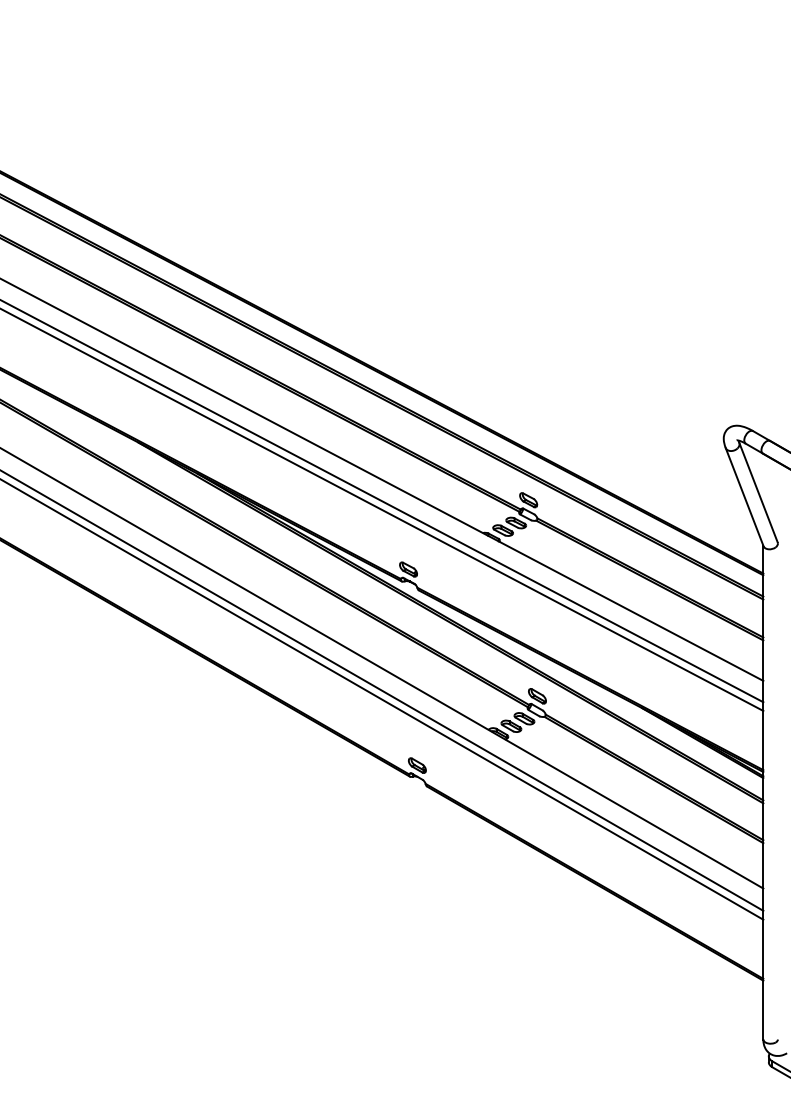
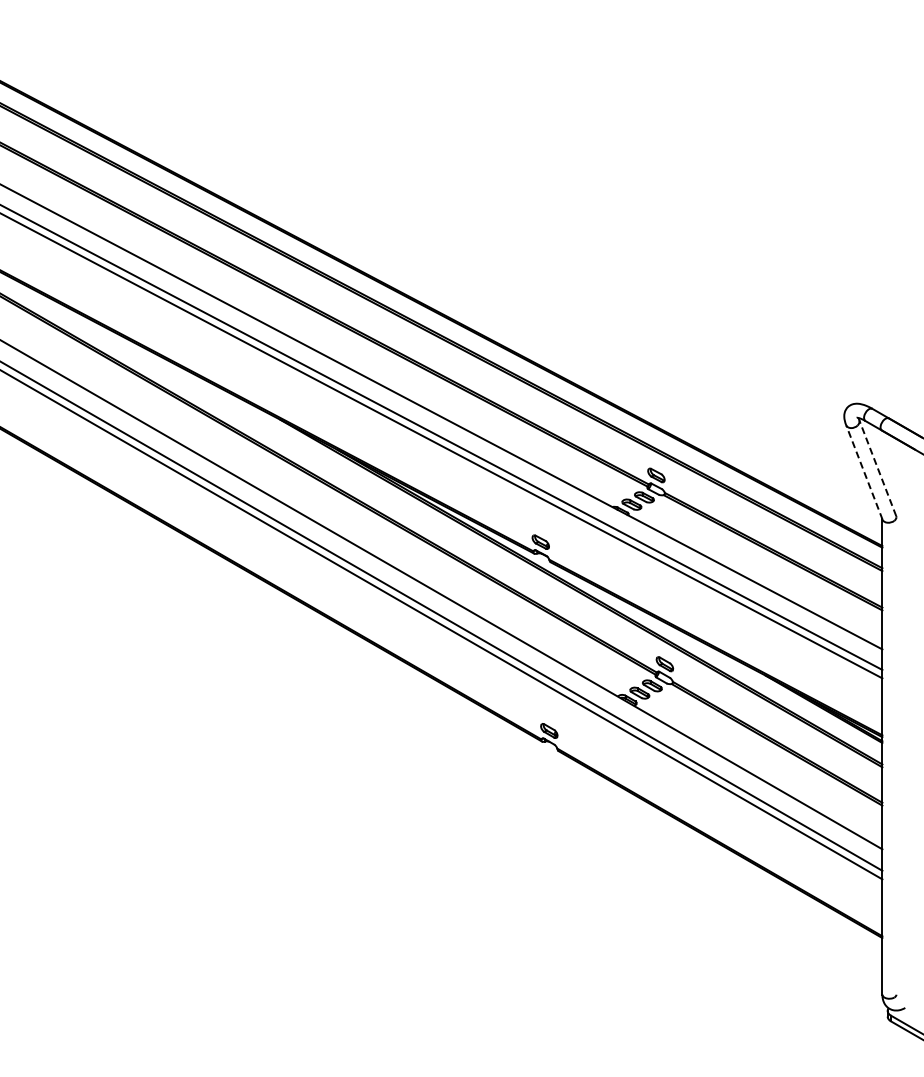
line: (758, 491) -> (877, 467), solid -> dashed
line: (744, 497) -> (864, 472), solid -> dashed

